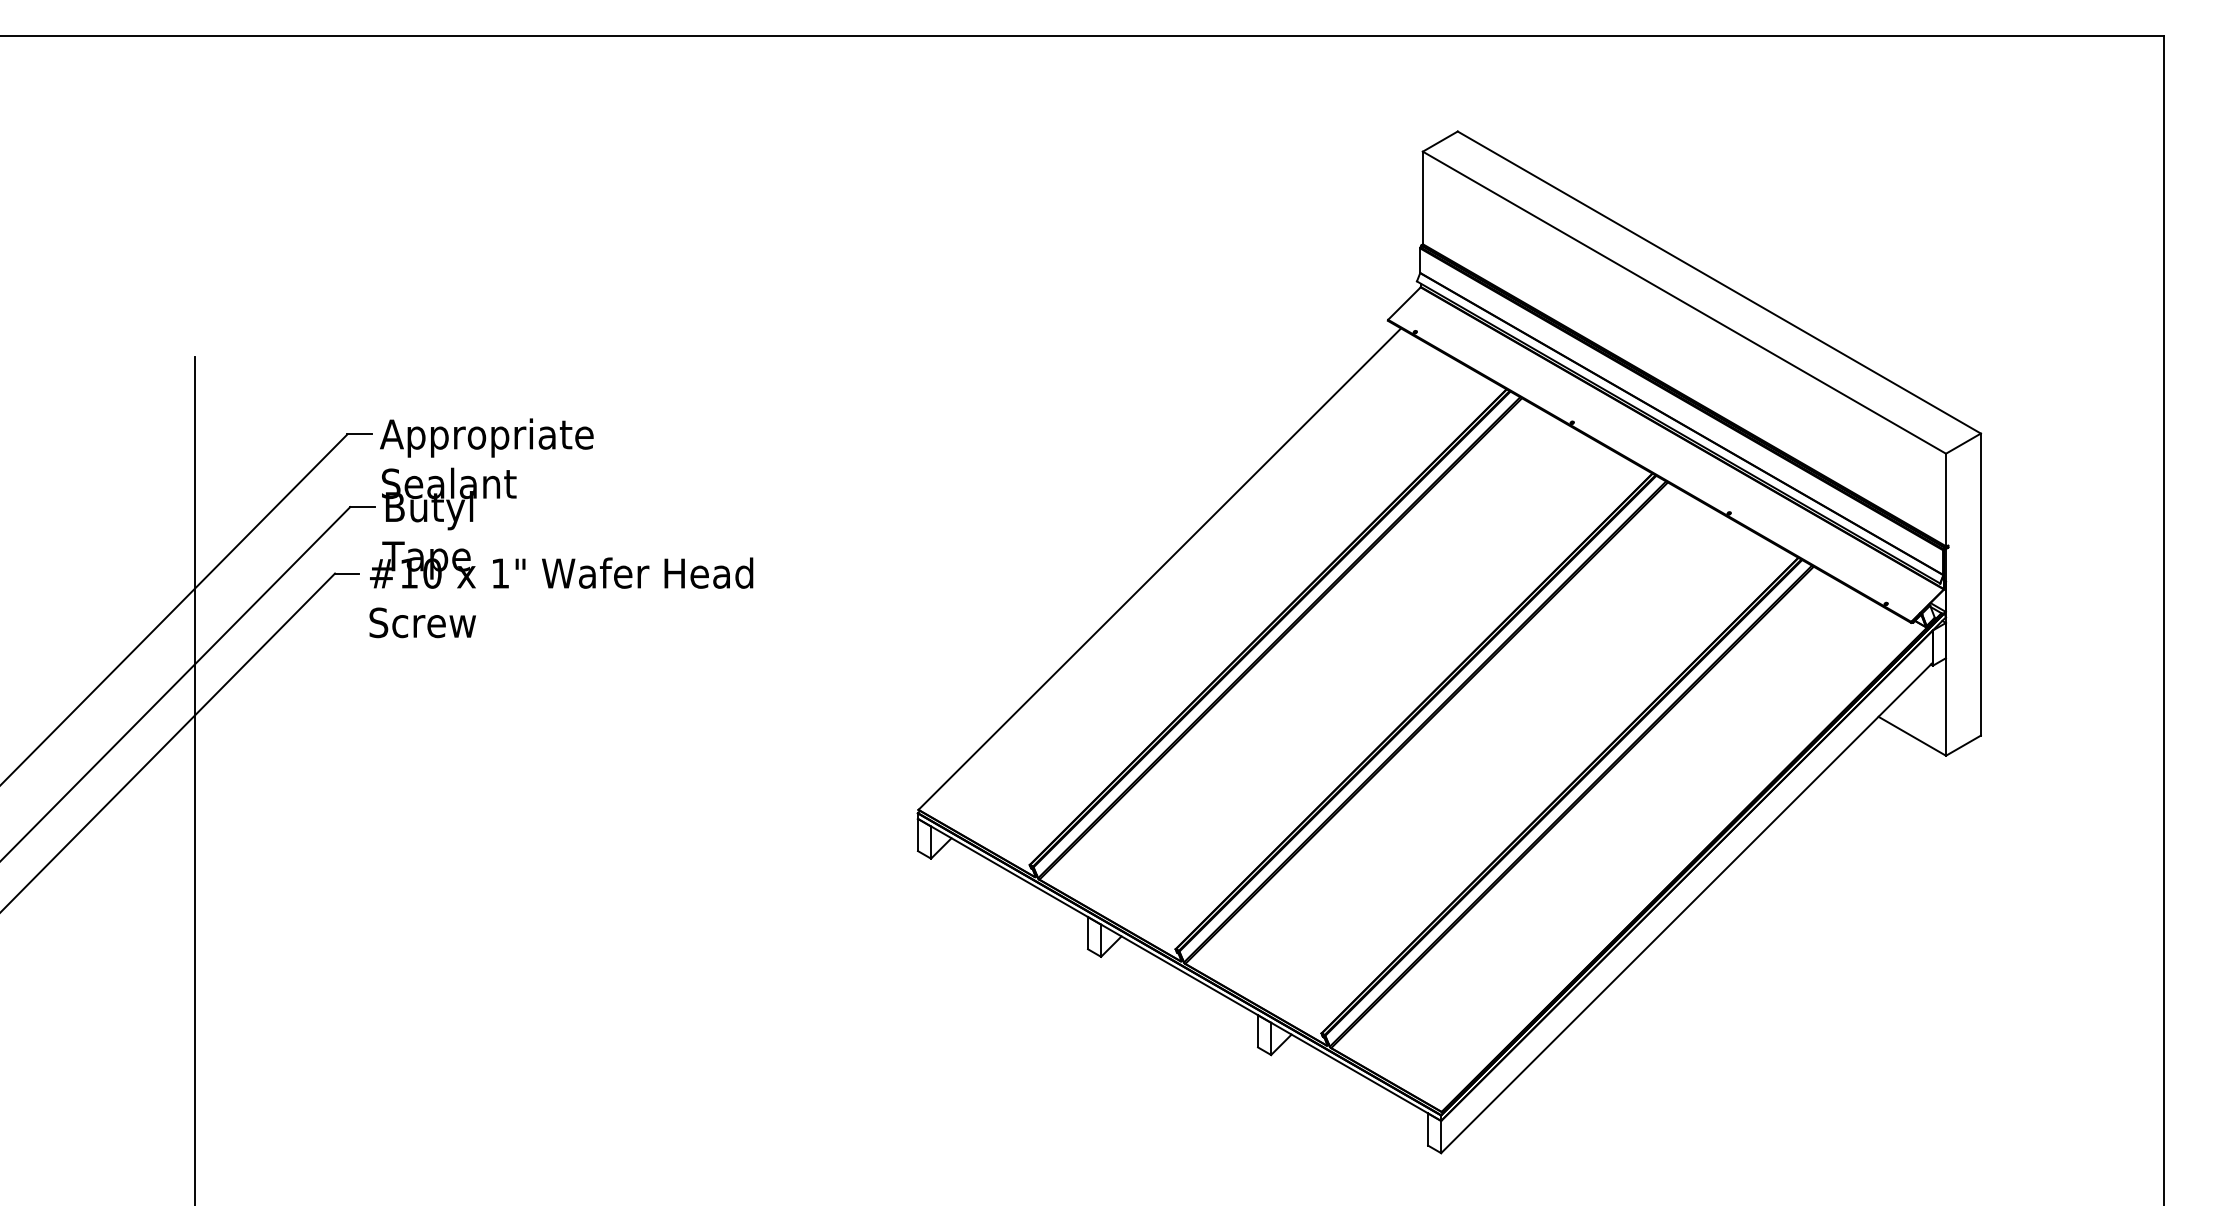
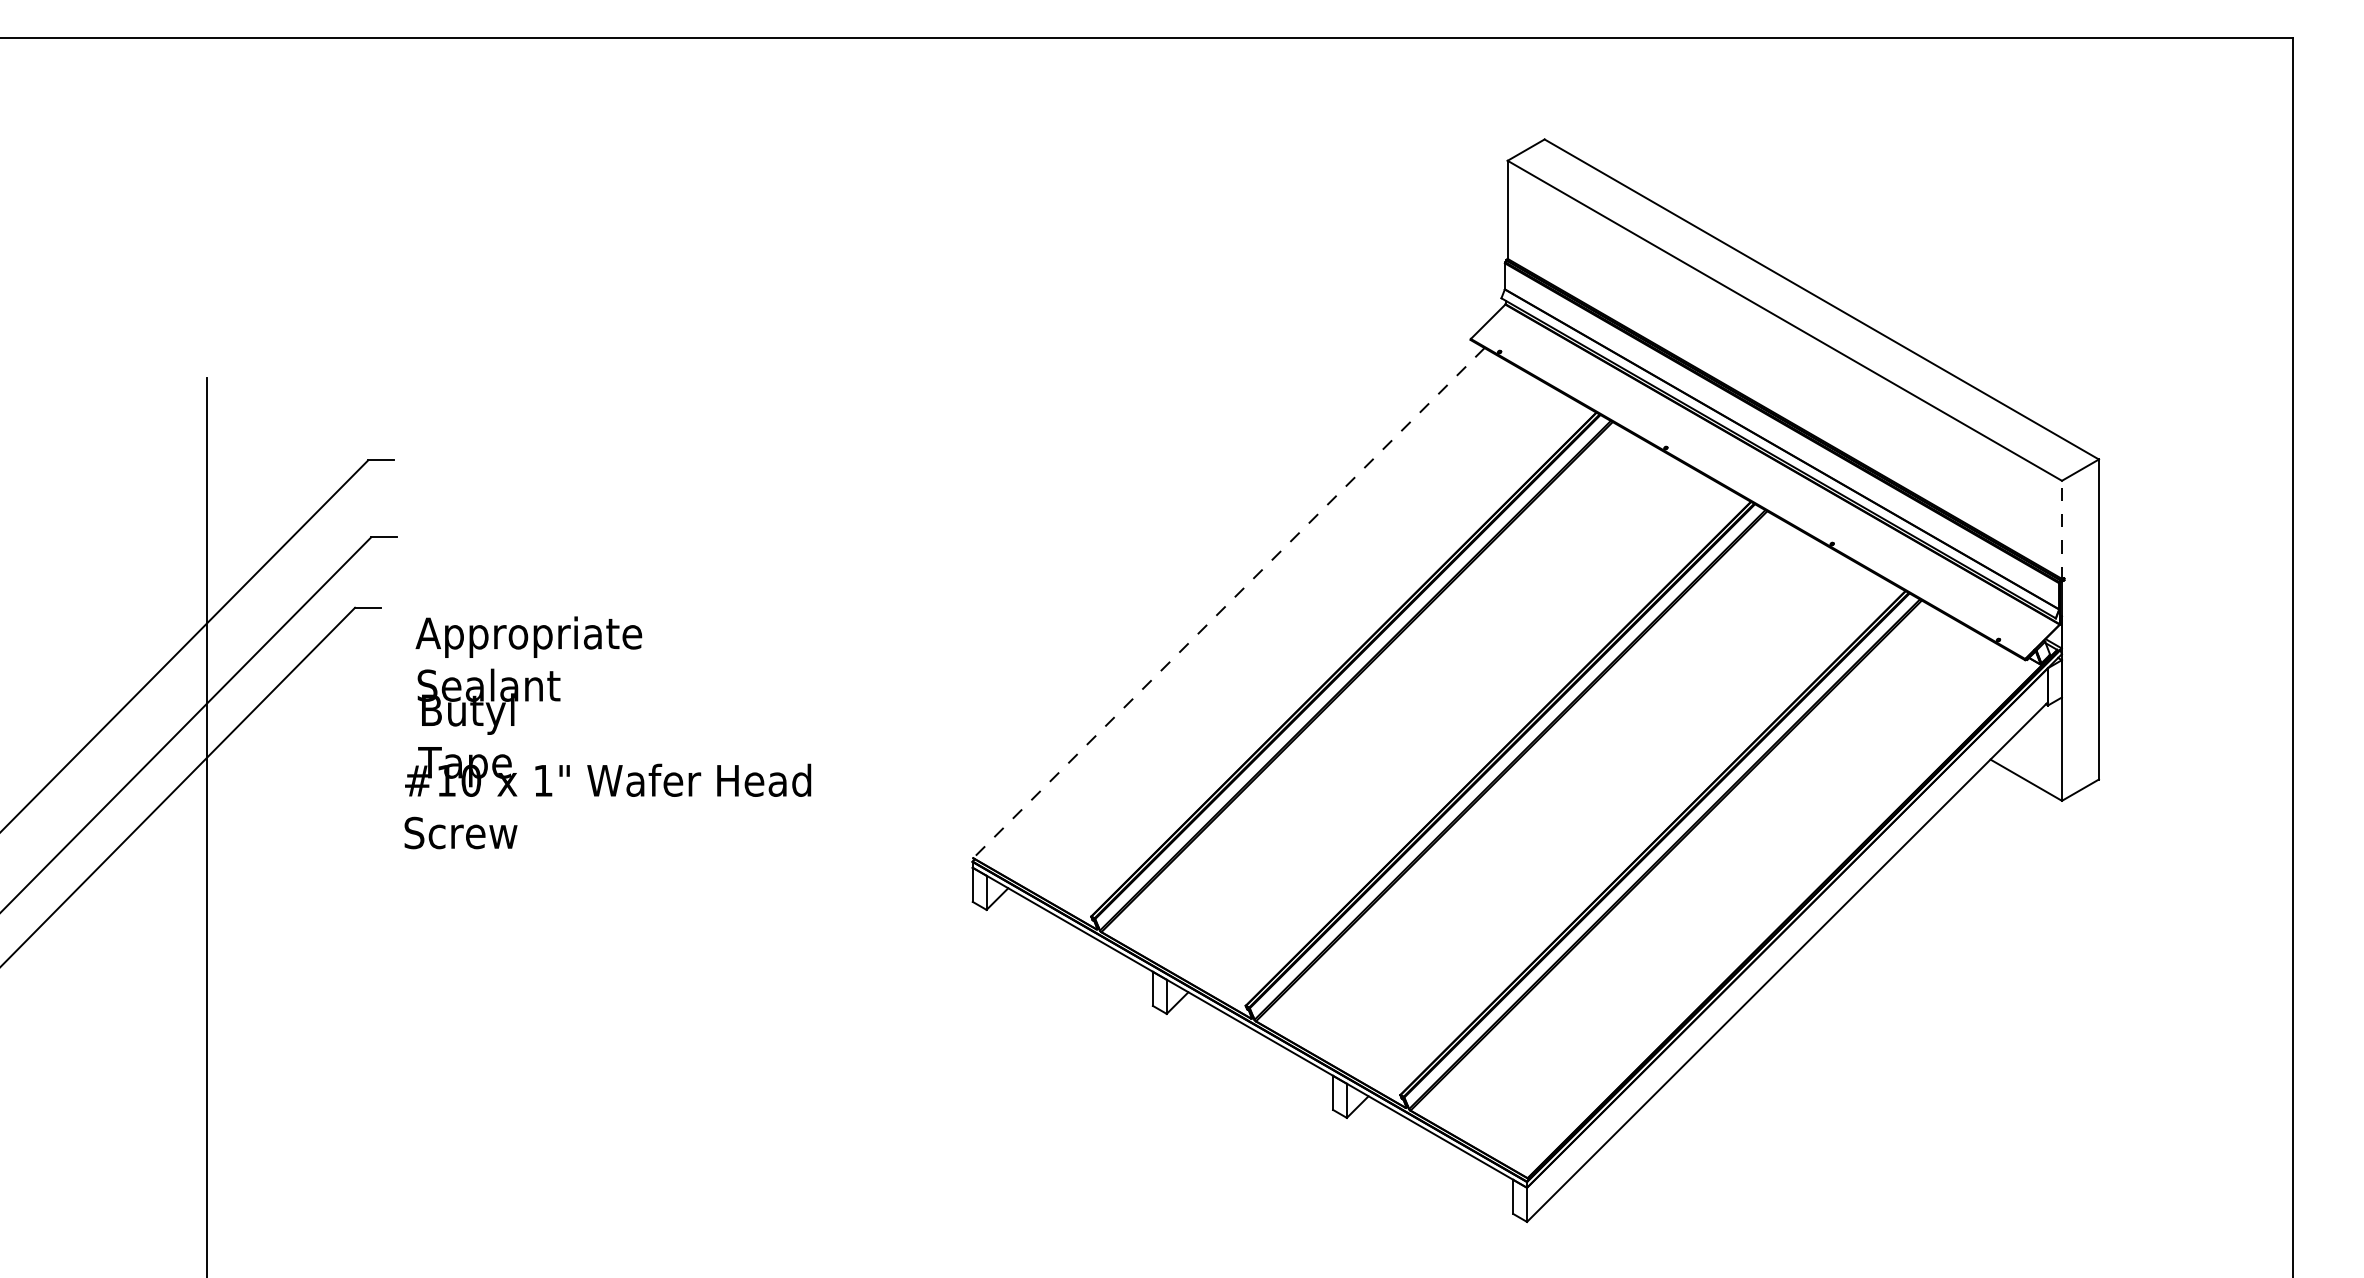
line: (1945, 499) -> (2061, 529), solid -> dashed
text: (561, 527) -> (607, 732), moved
line: (1159, 569) -> (1228, 603), solid -> dashed

